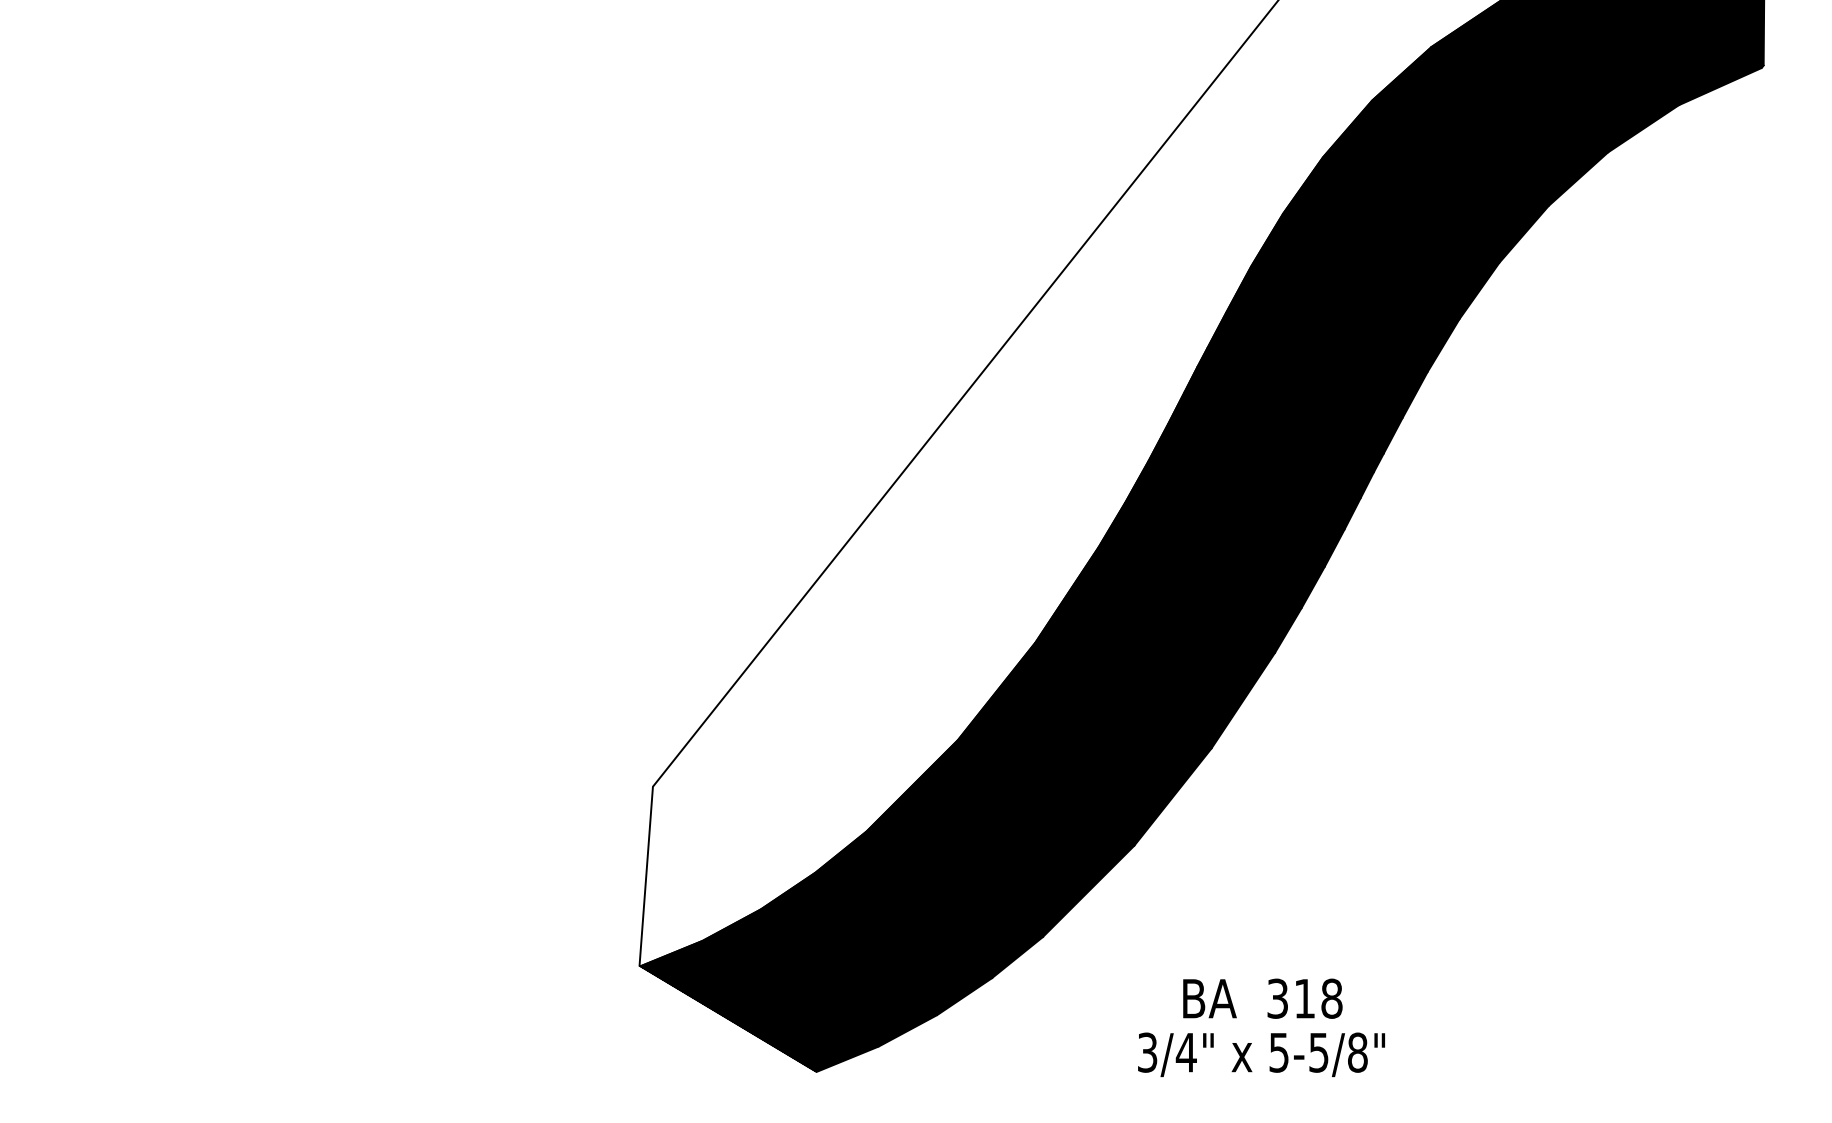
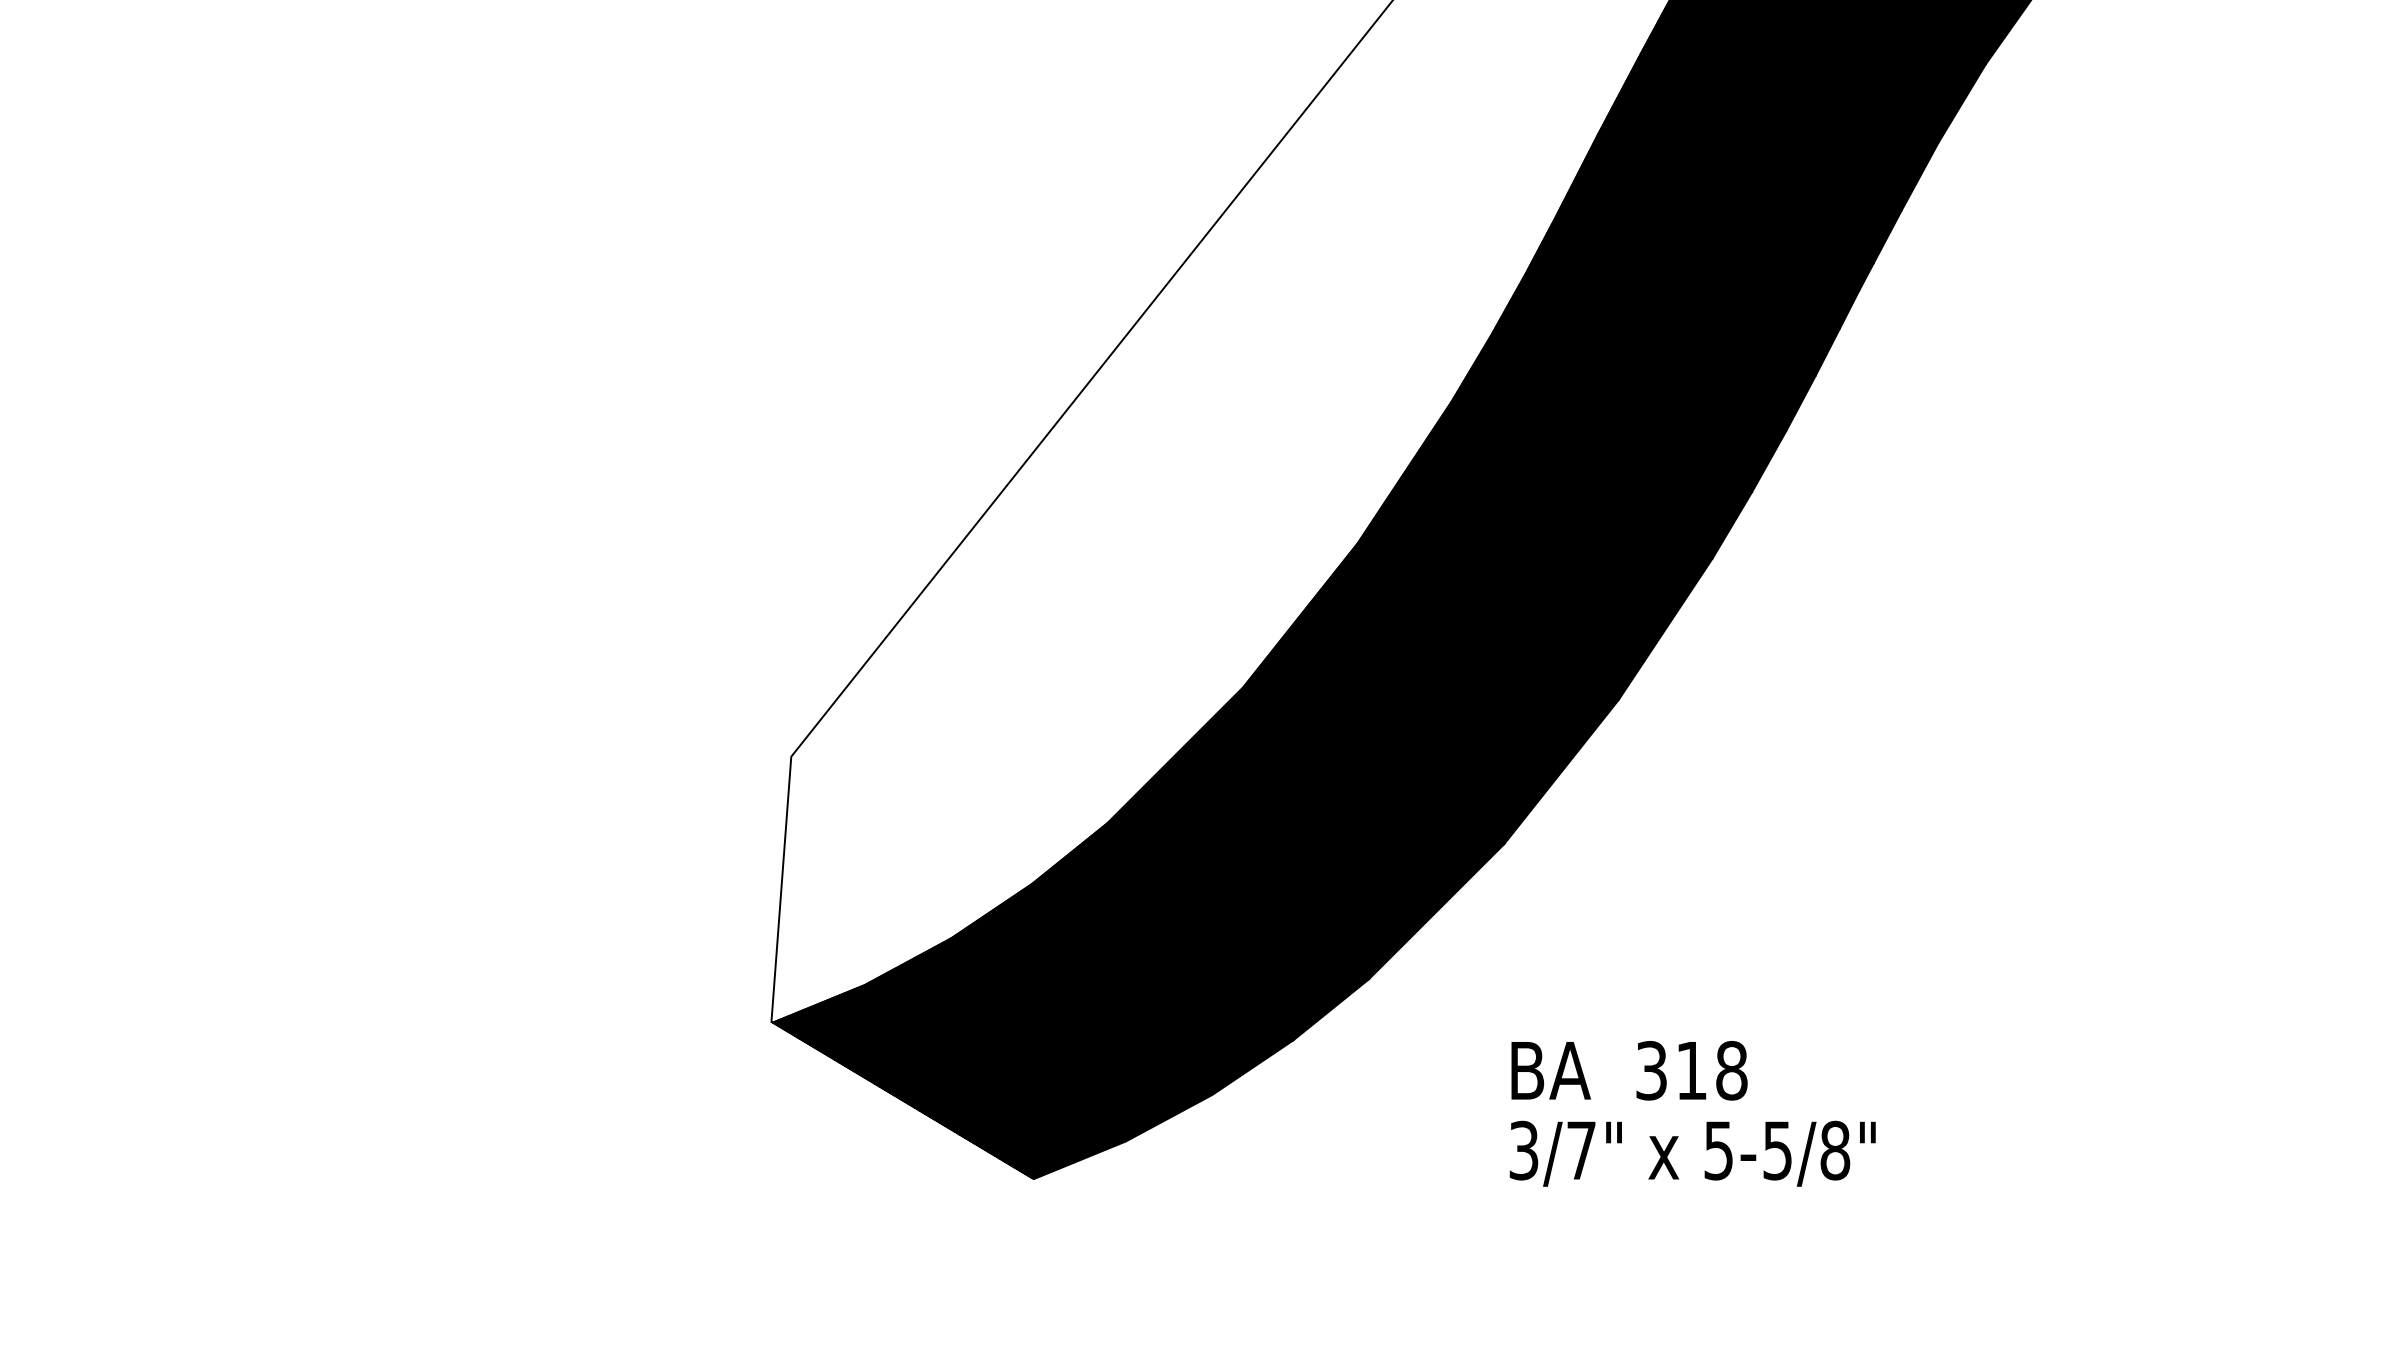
text: (1262, 998) -> (1628, 1070), moved
text: (1185, 1052) -> (1580, 1150), 3/4" -> 3/7"

